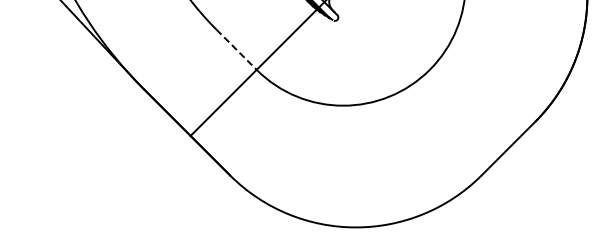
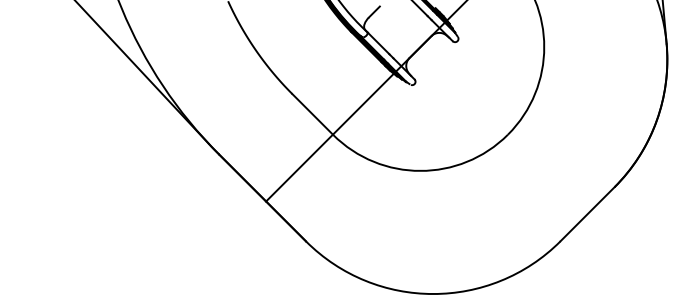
line: (236, 49) -> (312, 114), dashed -> solid

